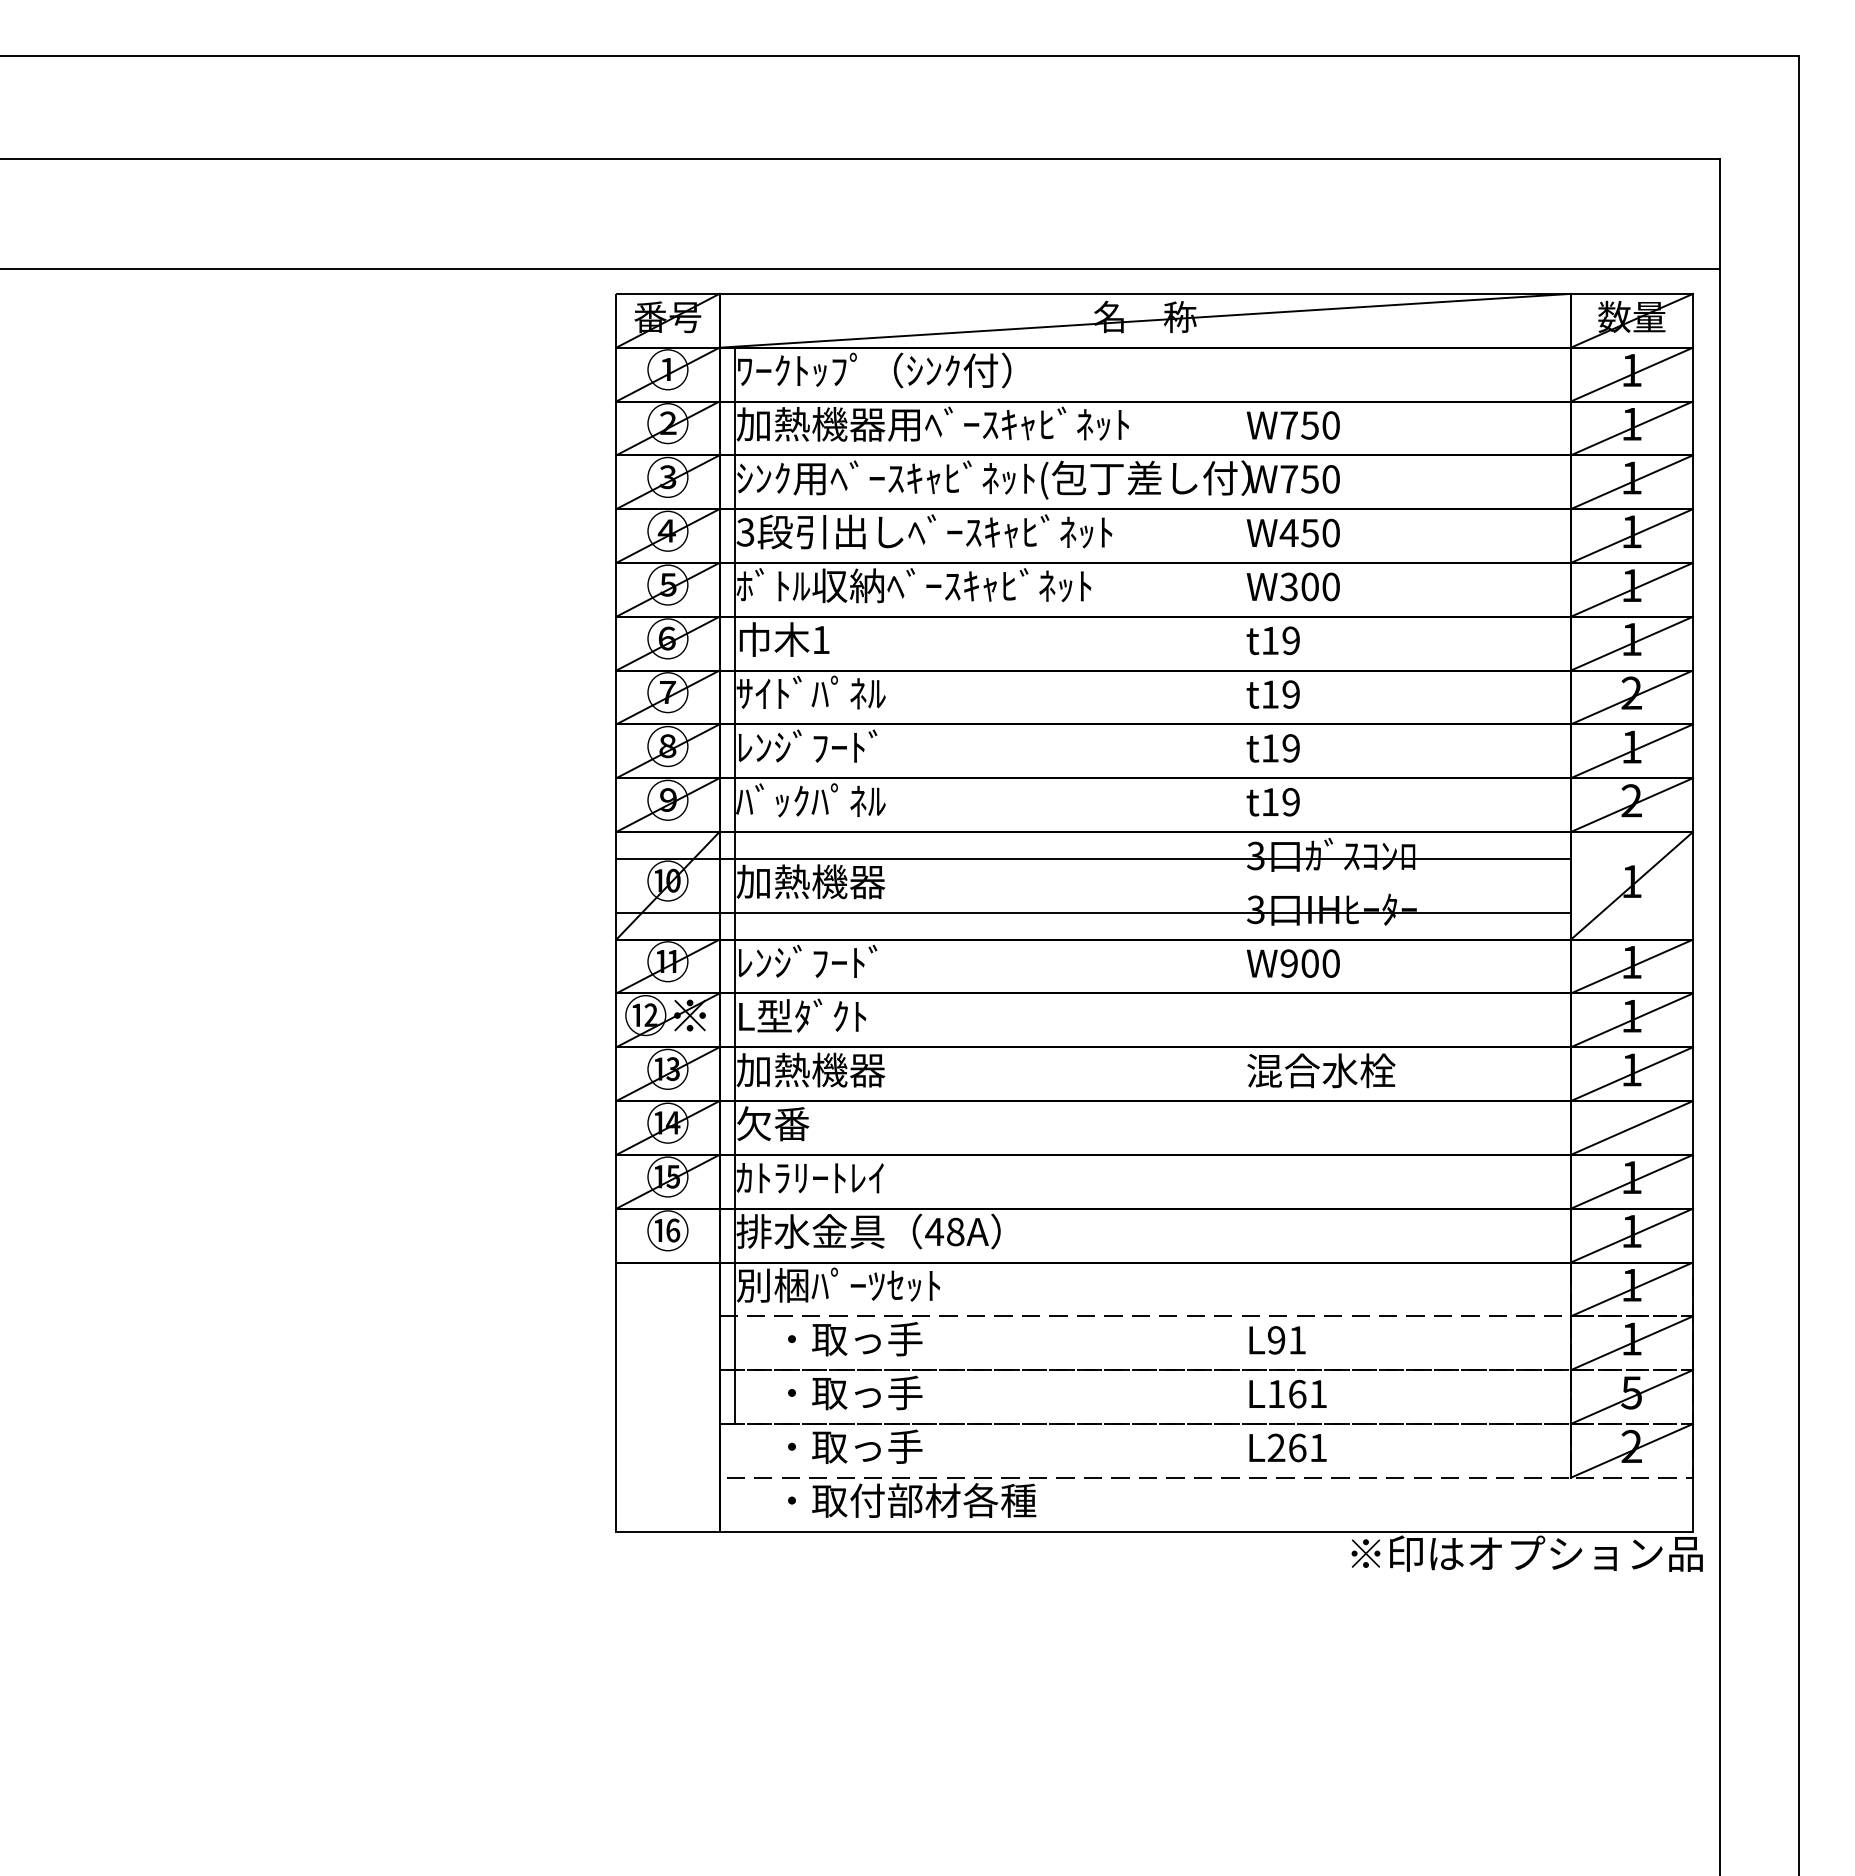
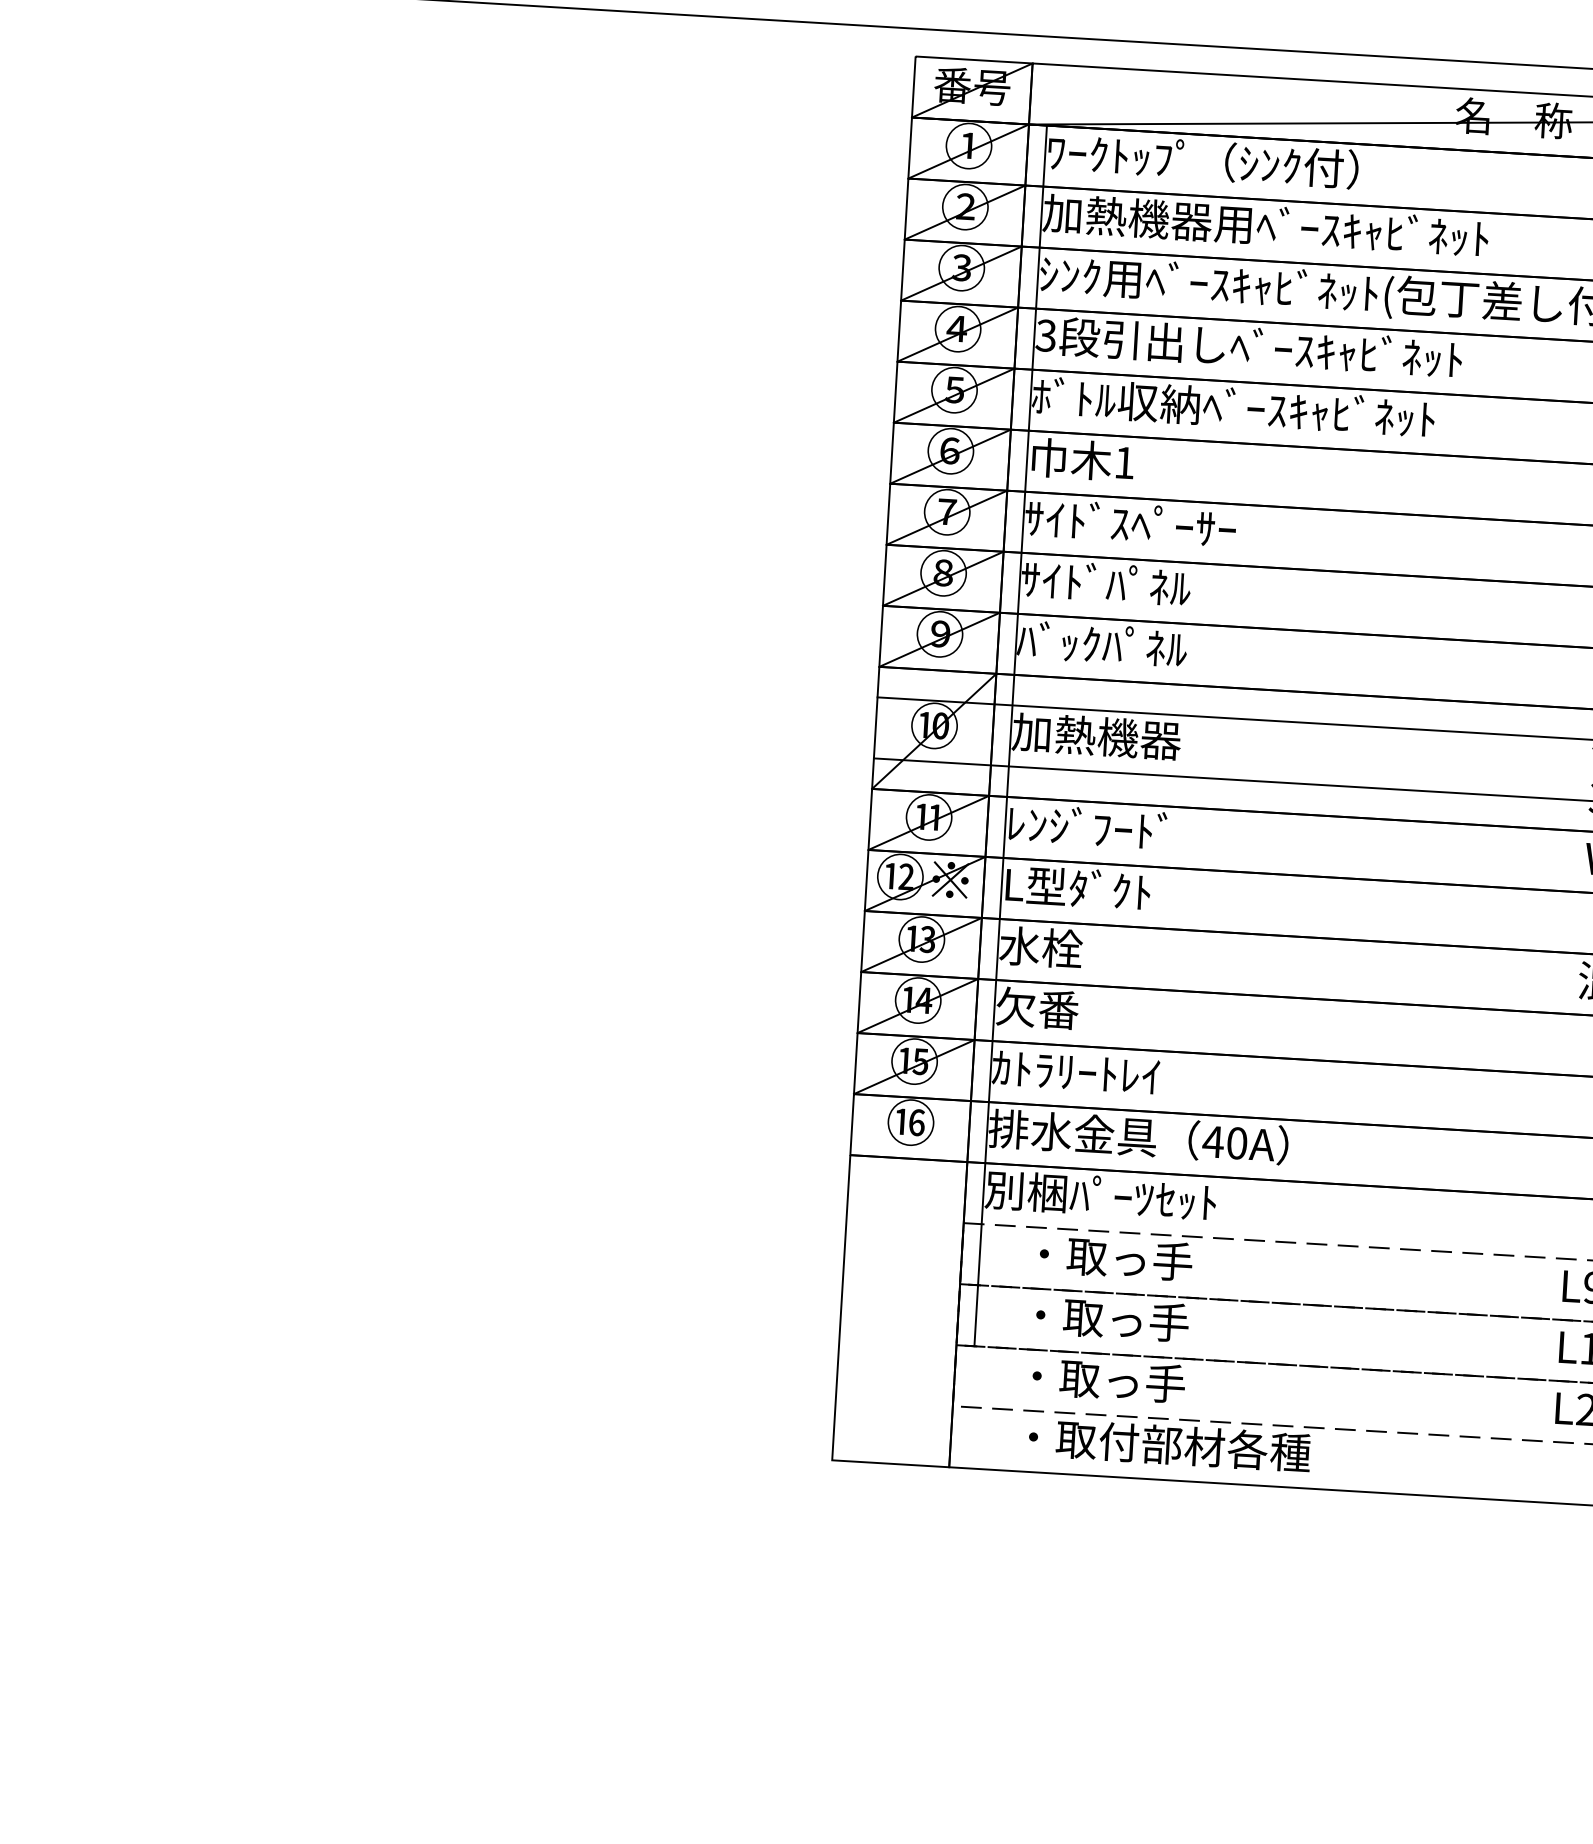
text: (866, 692) -> (1172, 525), ｻｲﾄﾞﾊﾟﾈﾙ -> ｻｲﾄﾞｽﾍﾟｰｻｰ
text: (810, 746) -> (1105, 582), ﾚﾝｼﾞﾌｰﾄﾞ -> ｻｲﾄﾞﾊﾟﾈﾙ
text: (810, 1069) -> (1083, 949), 加熱機器 -> 水栓
text: (955, 1232) -> (1237, 1143), 48A -> 40A

